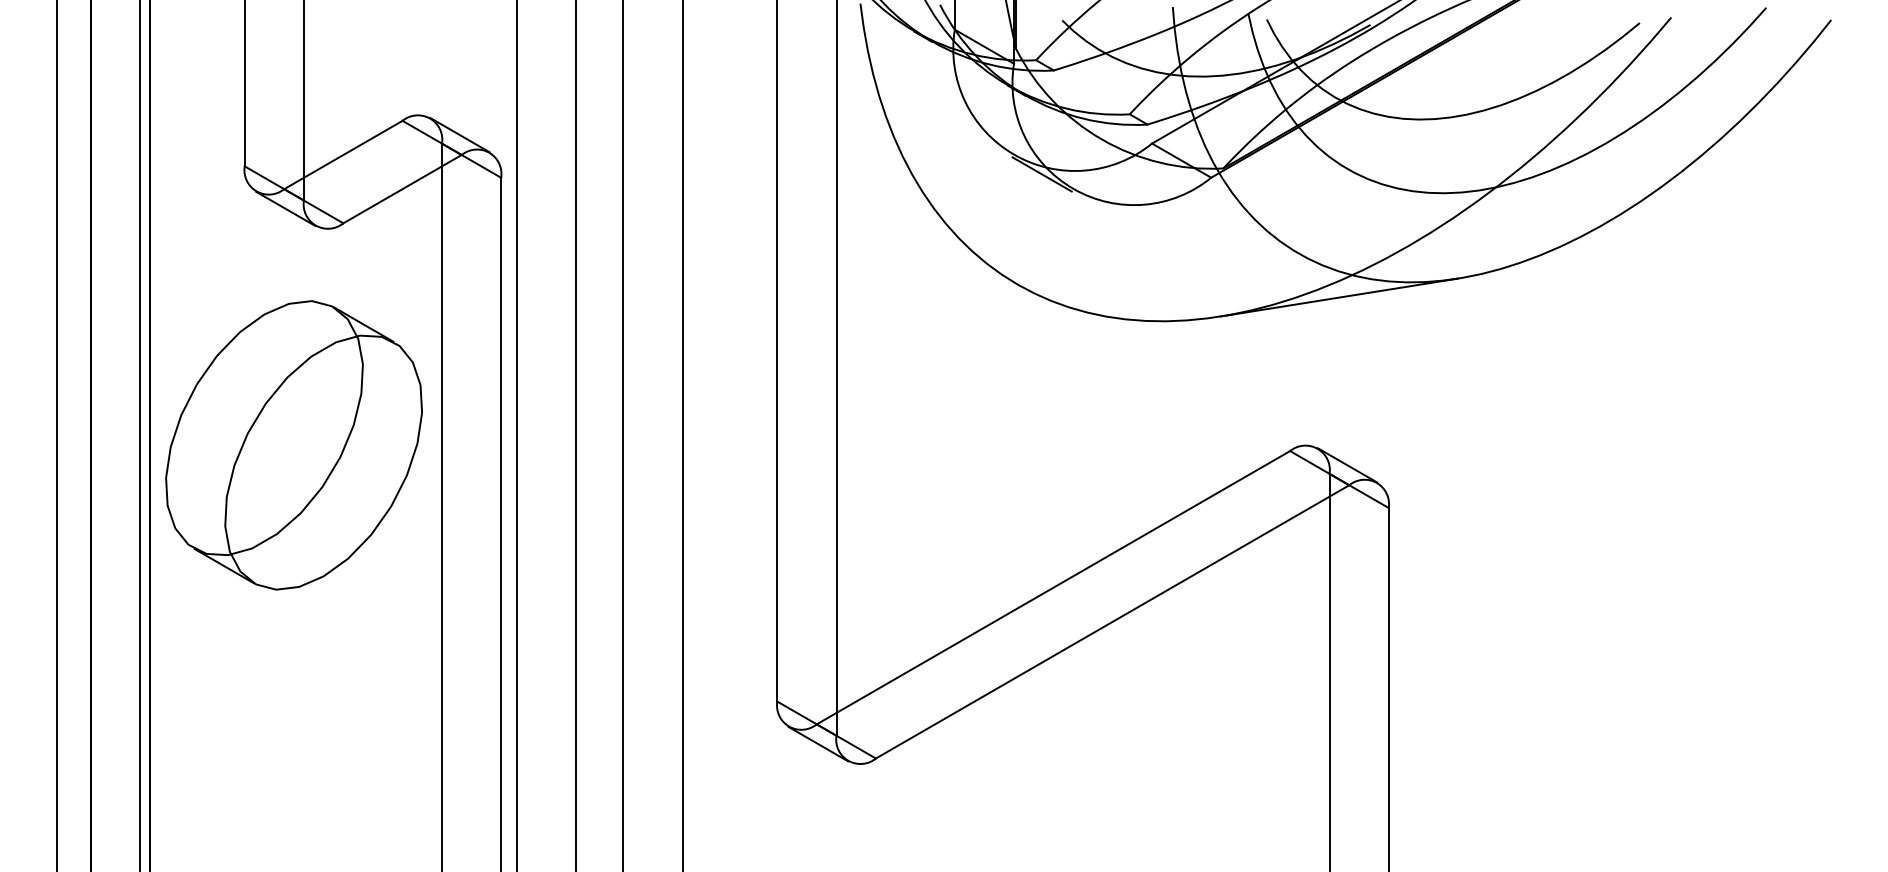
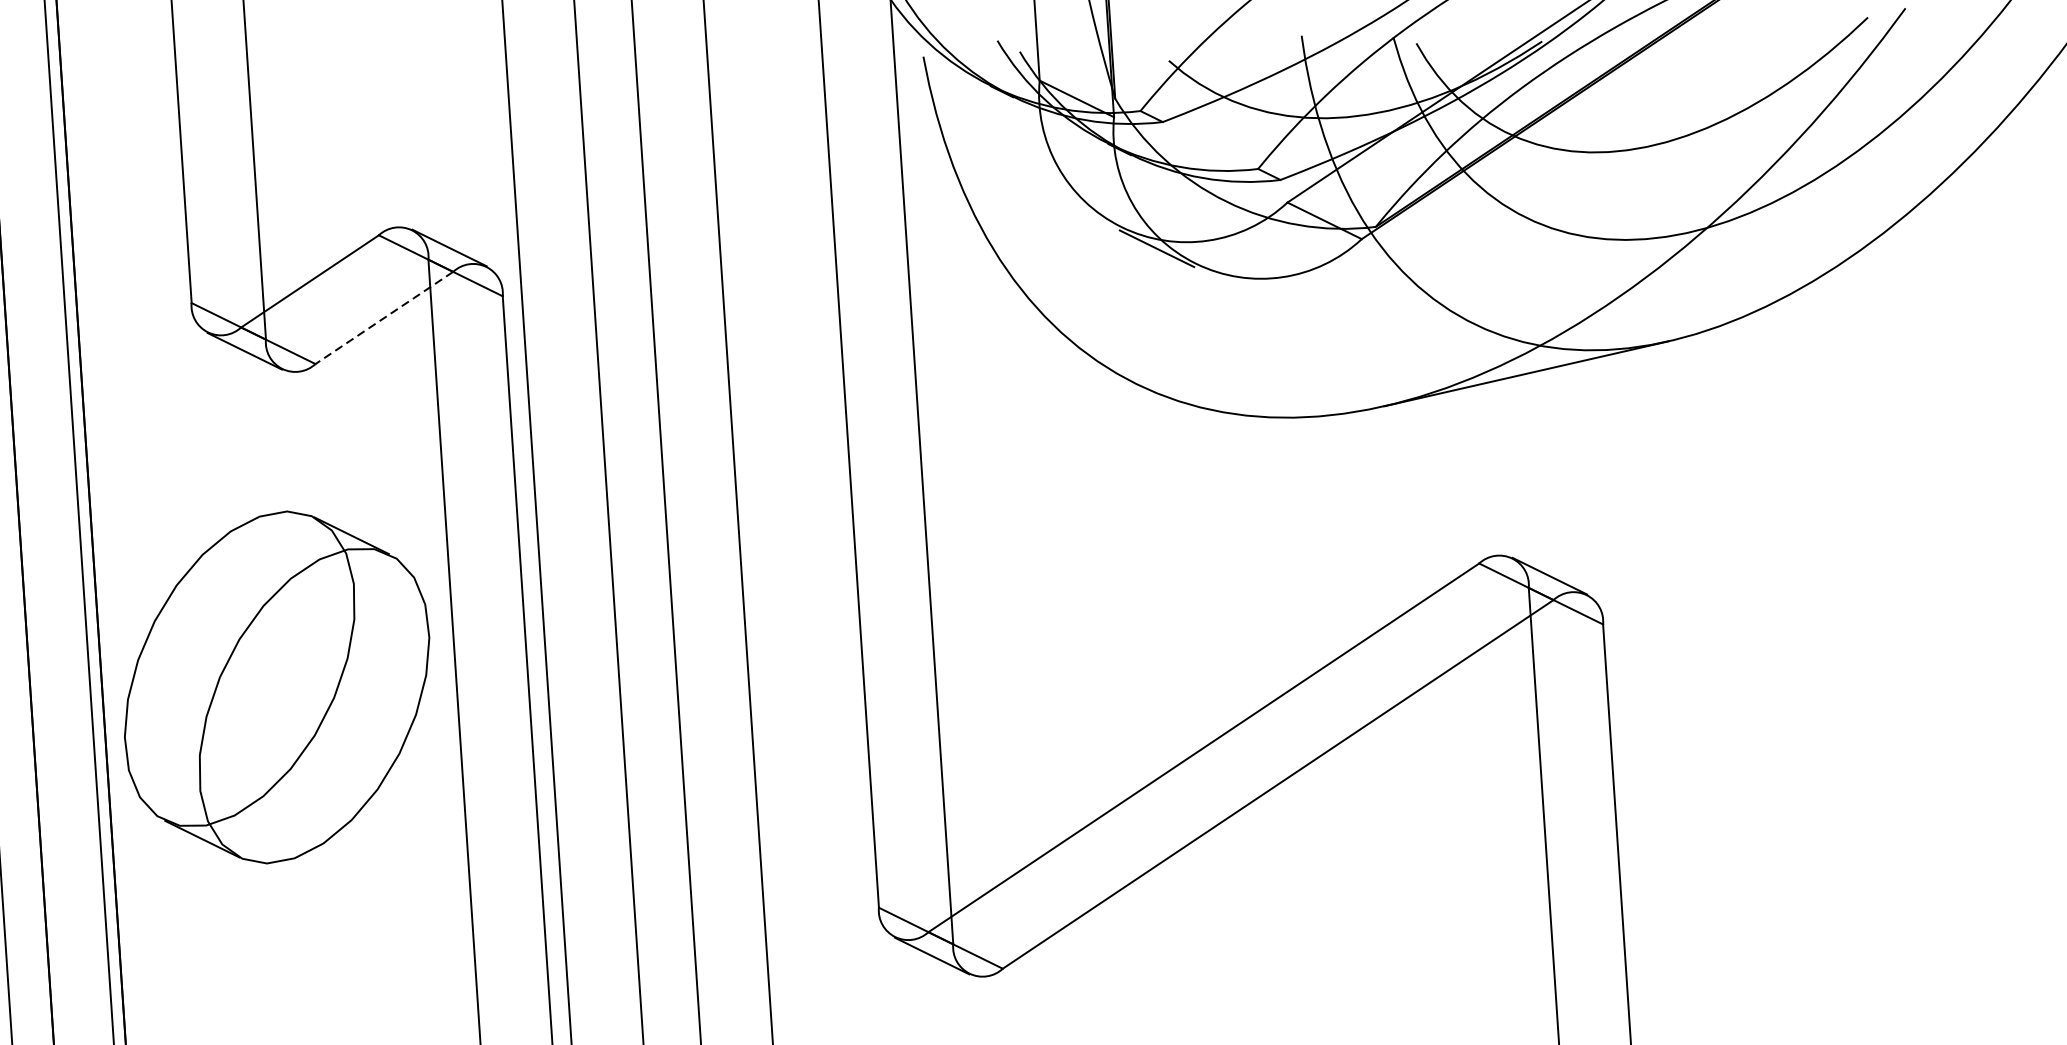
line: (402, 189) -> (384, 318), solid -> dashed
part: (293, 445) -> (276, 687), moved

